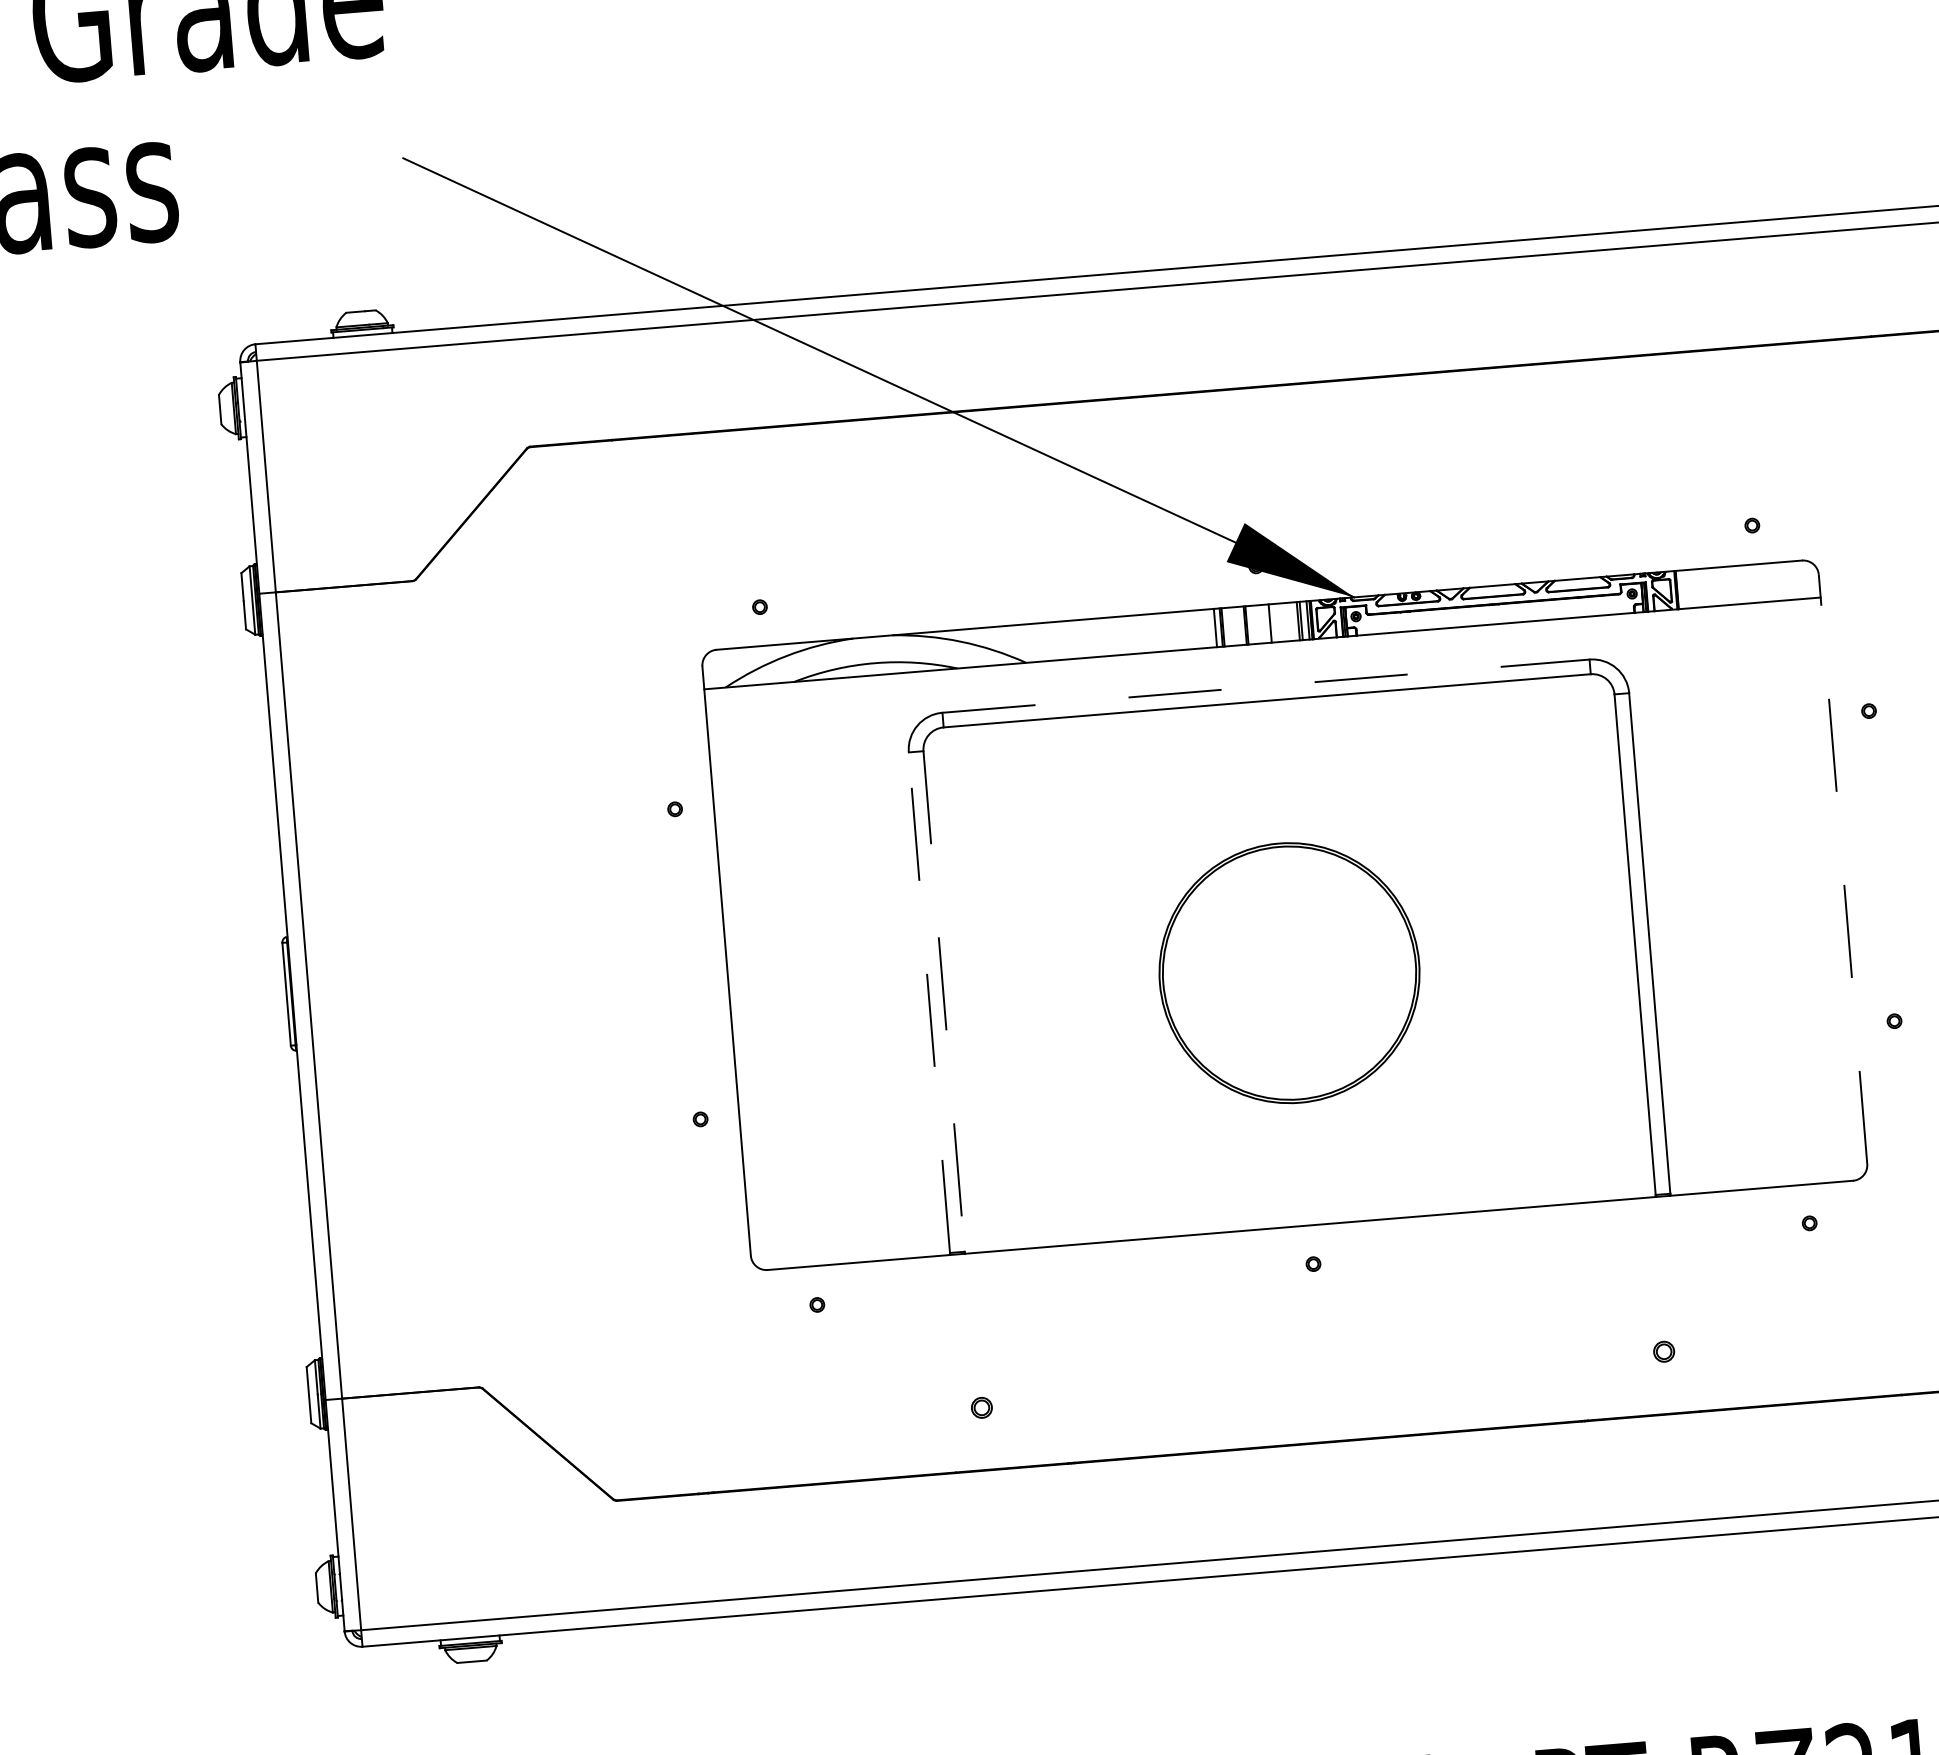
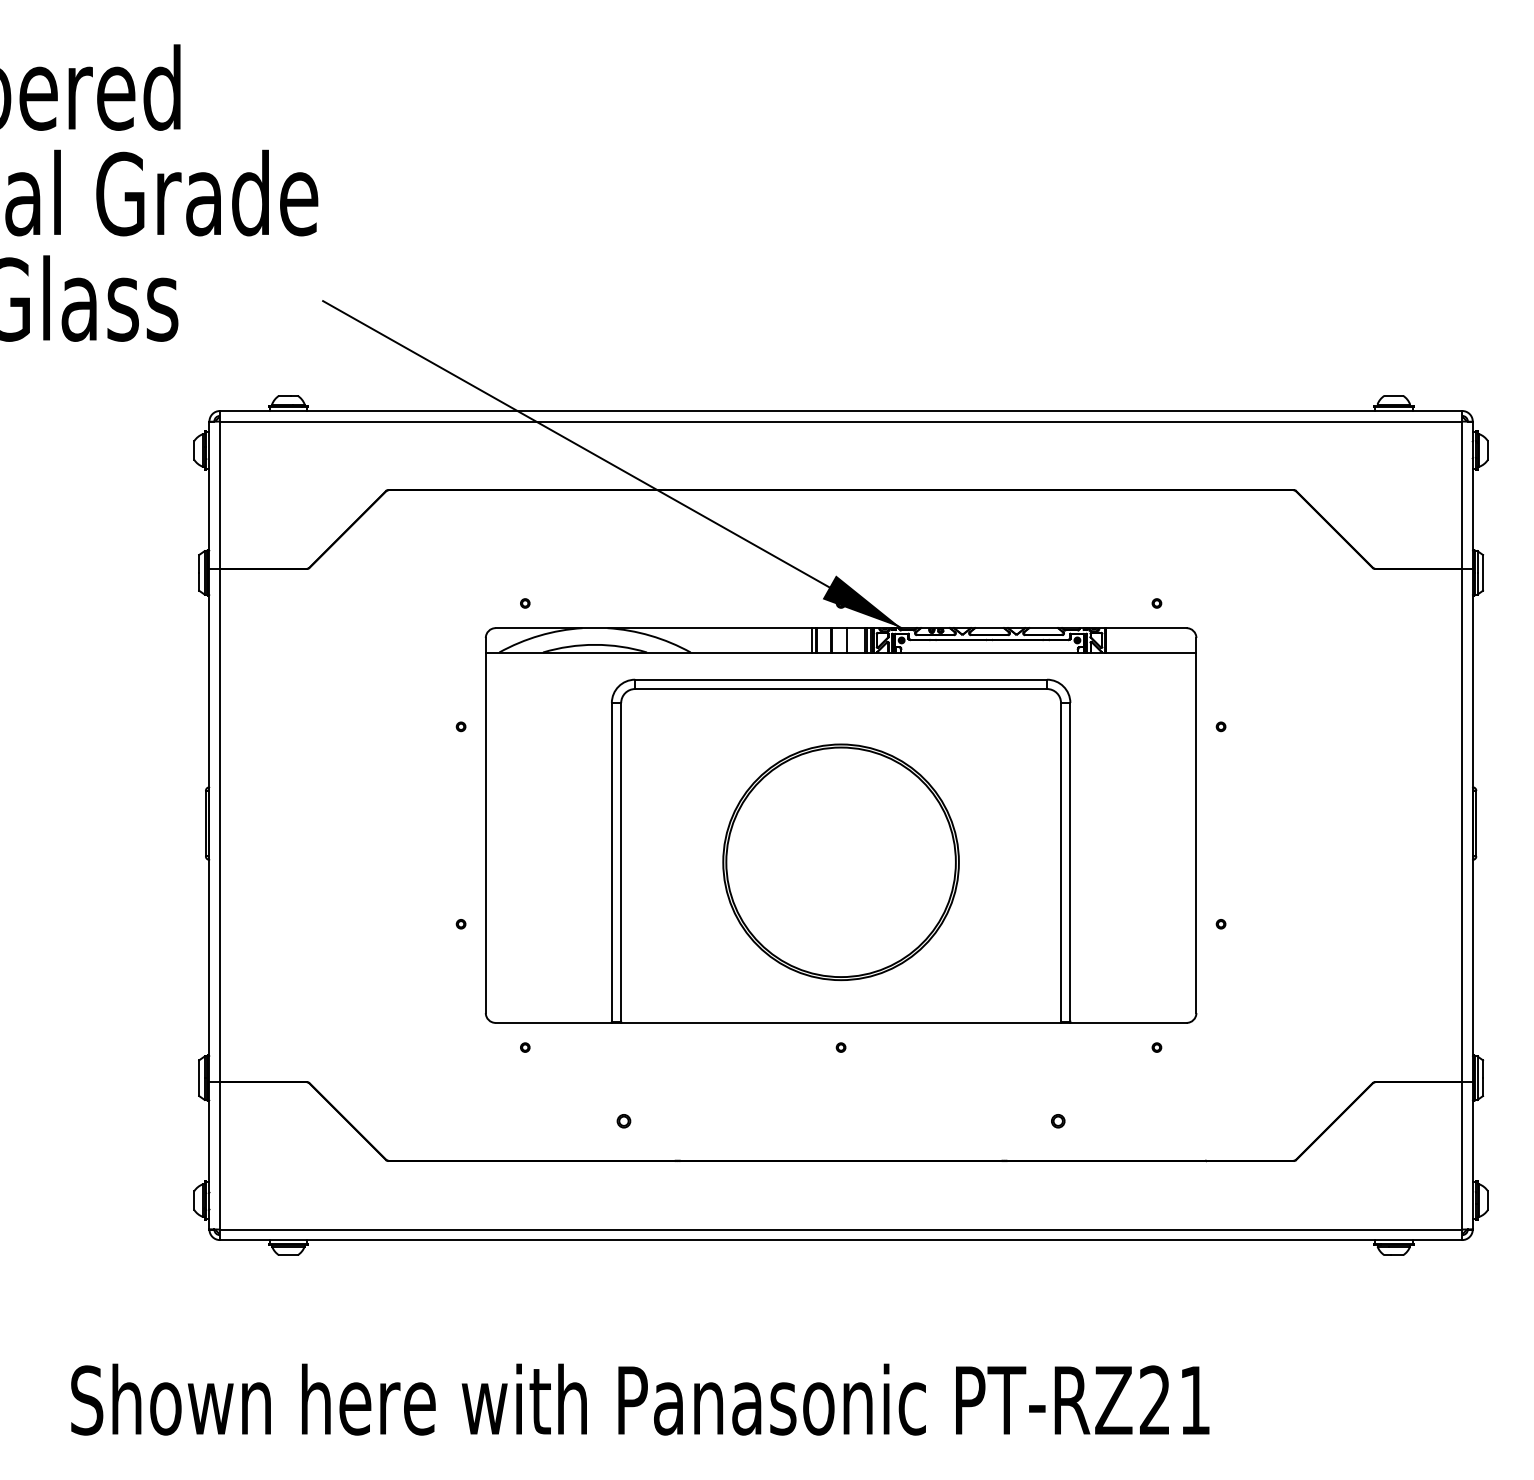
line: (1266, 685) -> (841, 679), dashed -> solid
line: (1843, 869) -> (1196, 825), dashed -> solid
part: (1288, 973) -> (840, 862), size x1.43
line: (928, 1001) -> (611, 861), dashed -> solid
line: (944, 1001) -> (621, 862), dashed -> solid

